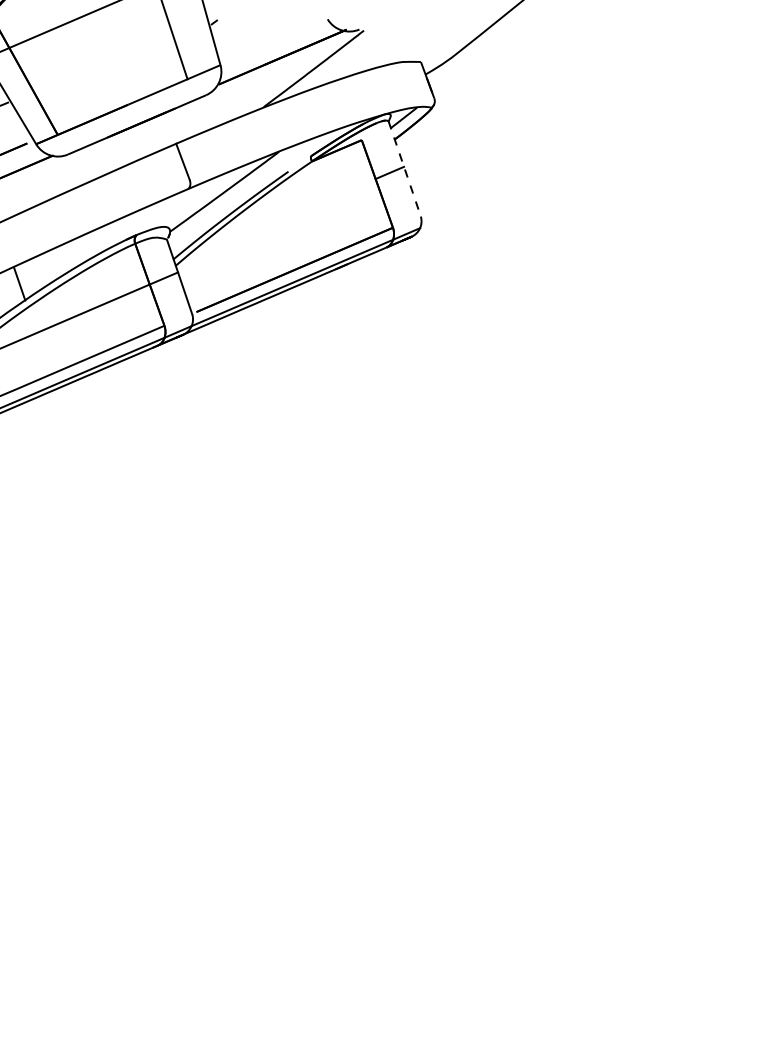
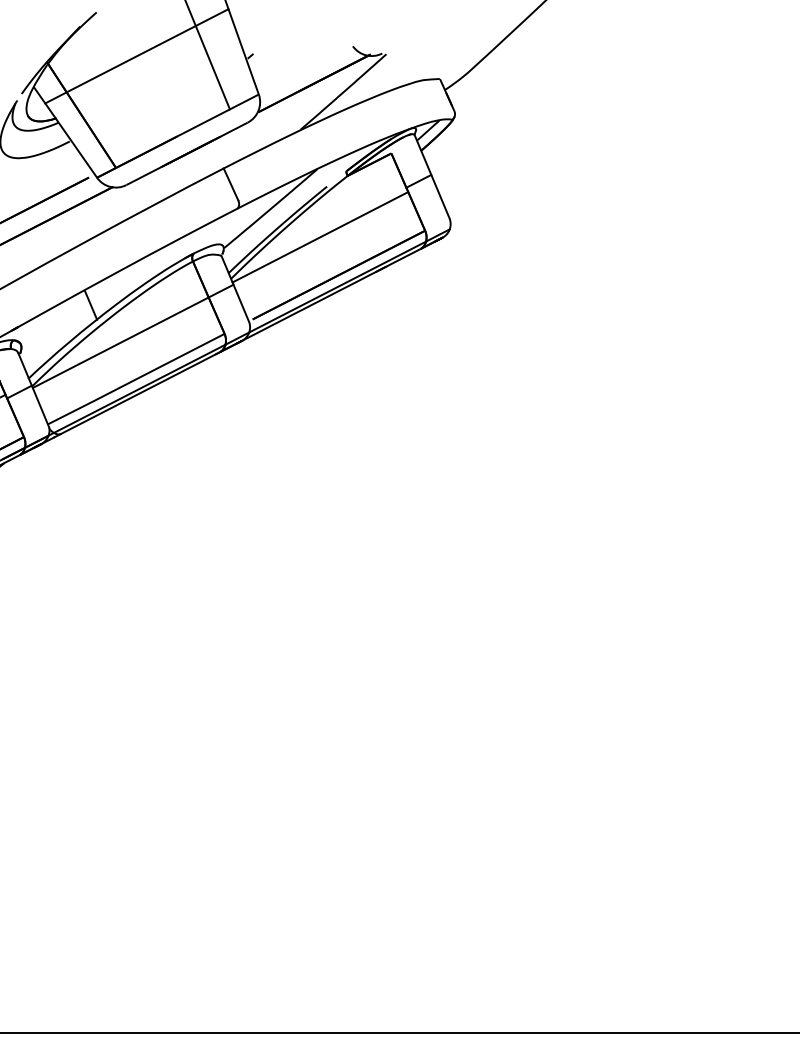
line: (405, 169) -> (432, 177), dashed -> solid
line: (277, 227) -> (320, 237), added

